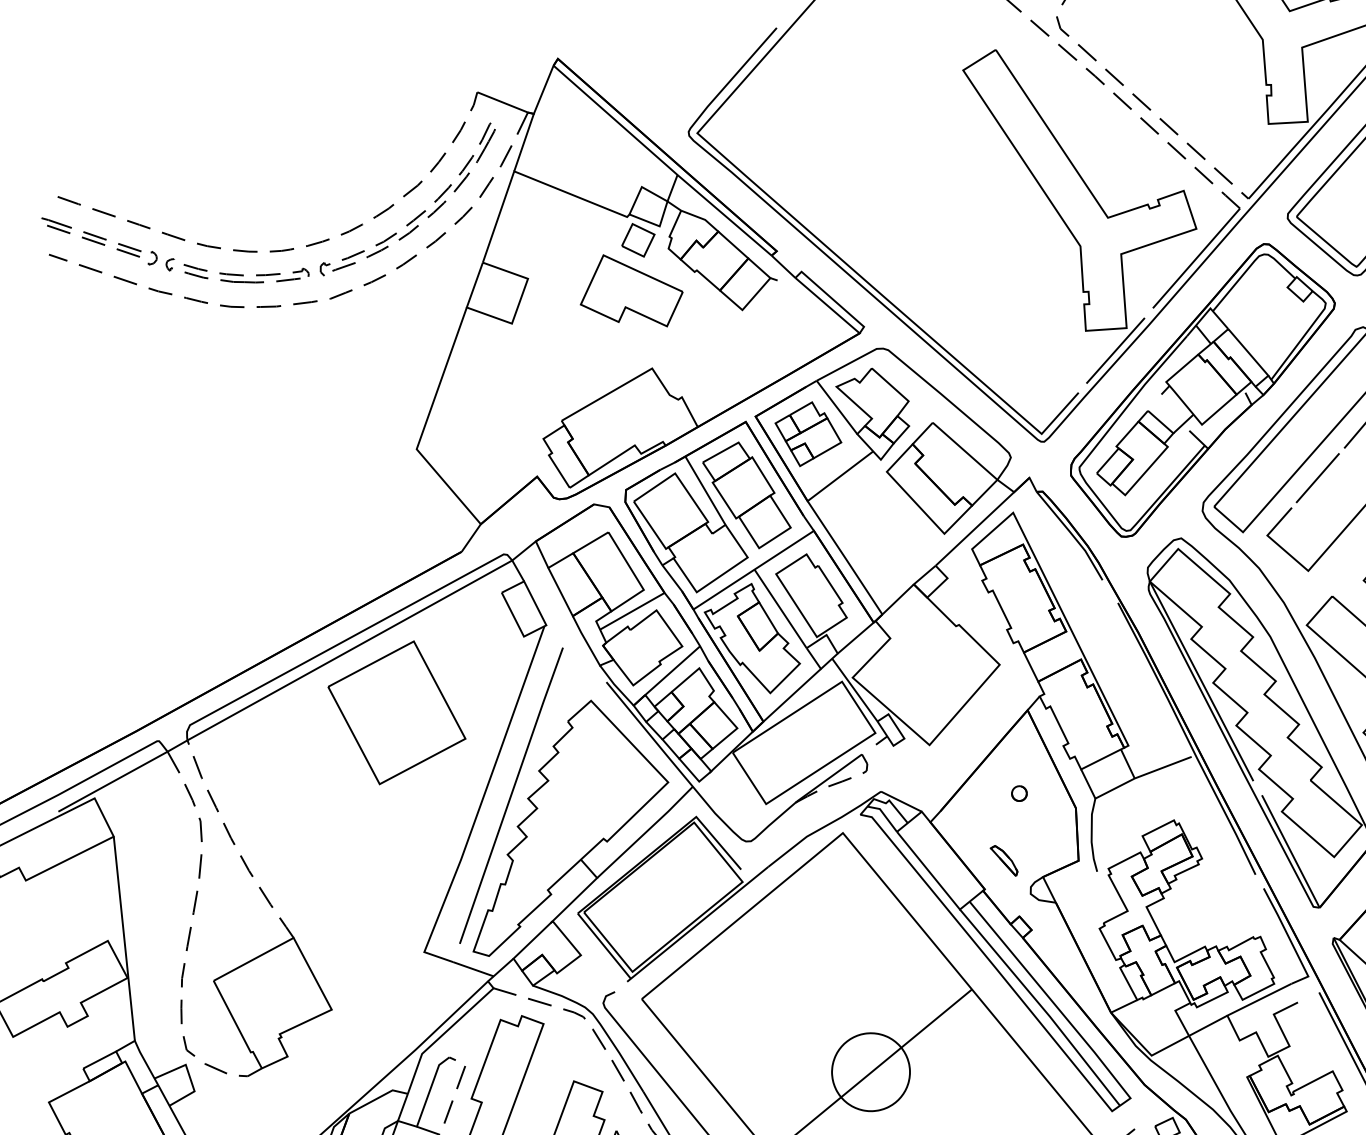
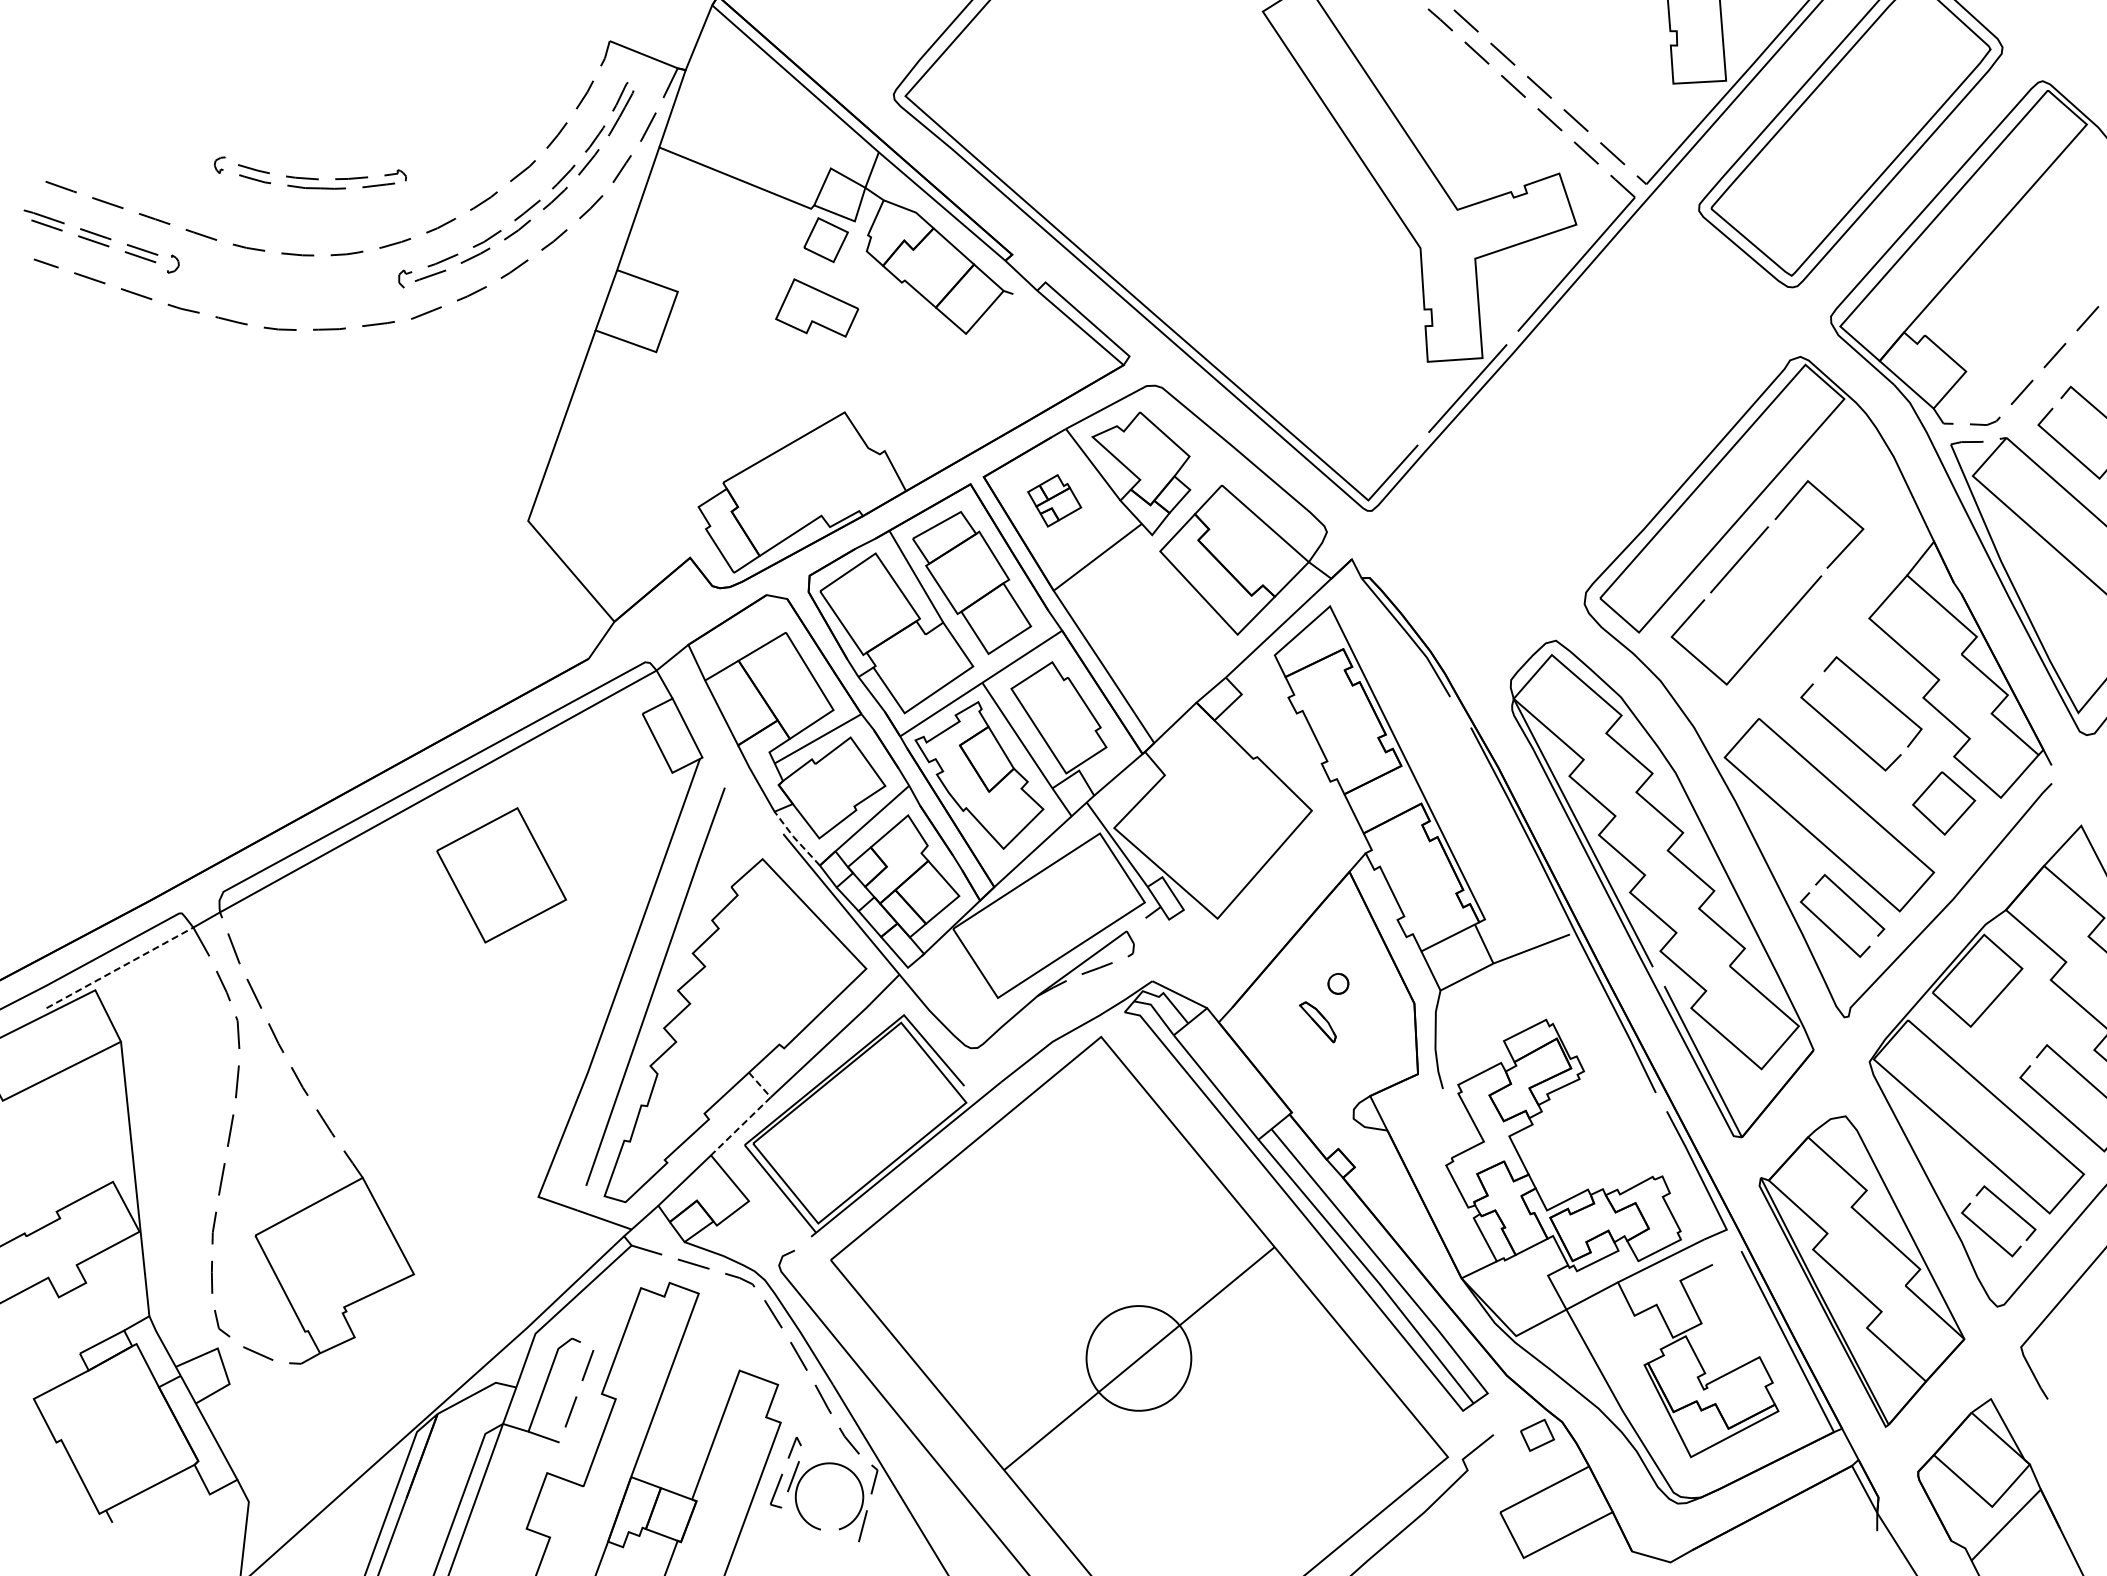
part: (236, 270) -> (309, 172), moved
part: (631, 290) -> (816, 307), size x0.6
part: (1202, 390) -> (1584, 441), removed
part: (808, 434) -> (1054, 500), size x0.6
line: (615, 686) -> (795, 839), solid -> dashed
part: (396, 712) -> (501, 875), size x0.7
line: (112, 781) -> (119, 967), solid -> dashed
part: (1003, 861) -> (1317, 1022), moved
line: (582, 891) -> (751, 1115), solid -> dashed

